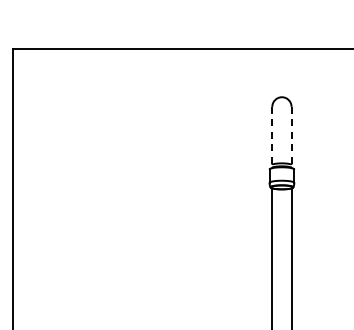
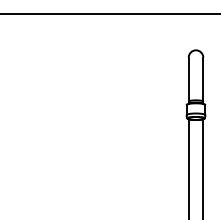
line: (272, 137) -> (188, 80), dashed -> solid
line: (291, 137) -> (203, 80), dashed -> solid

